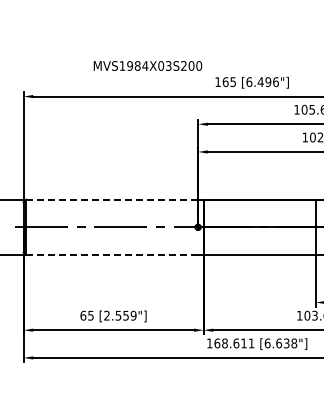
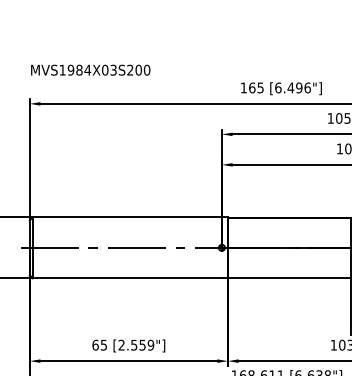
text: (147, 65) -> (90, 69), moved
line: (112, 199) -> (127, 217), dashed -> solid
line: (112, 255) -> (127, 278), dashed -> solid

